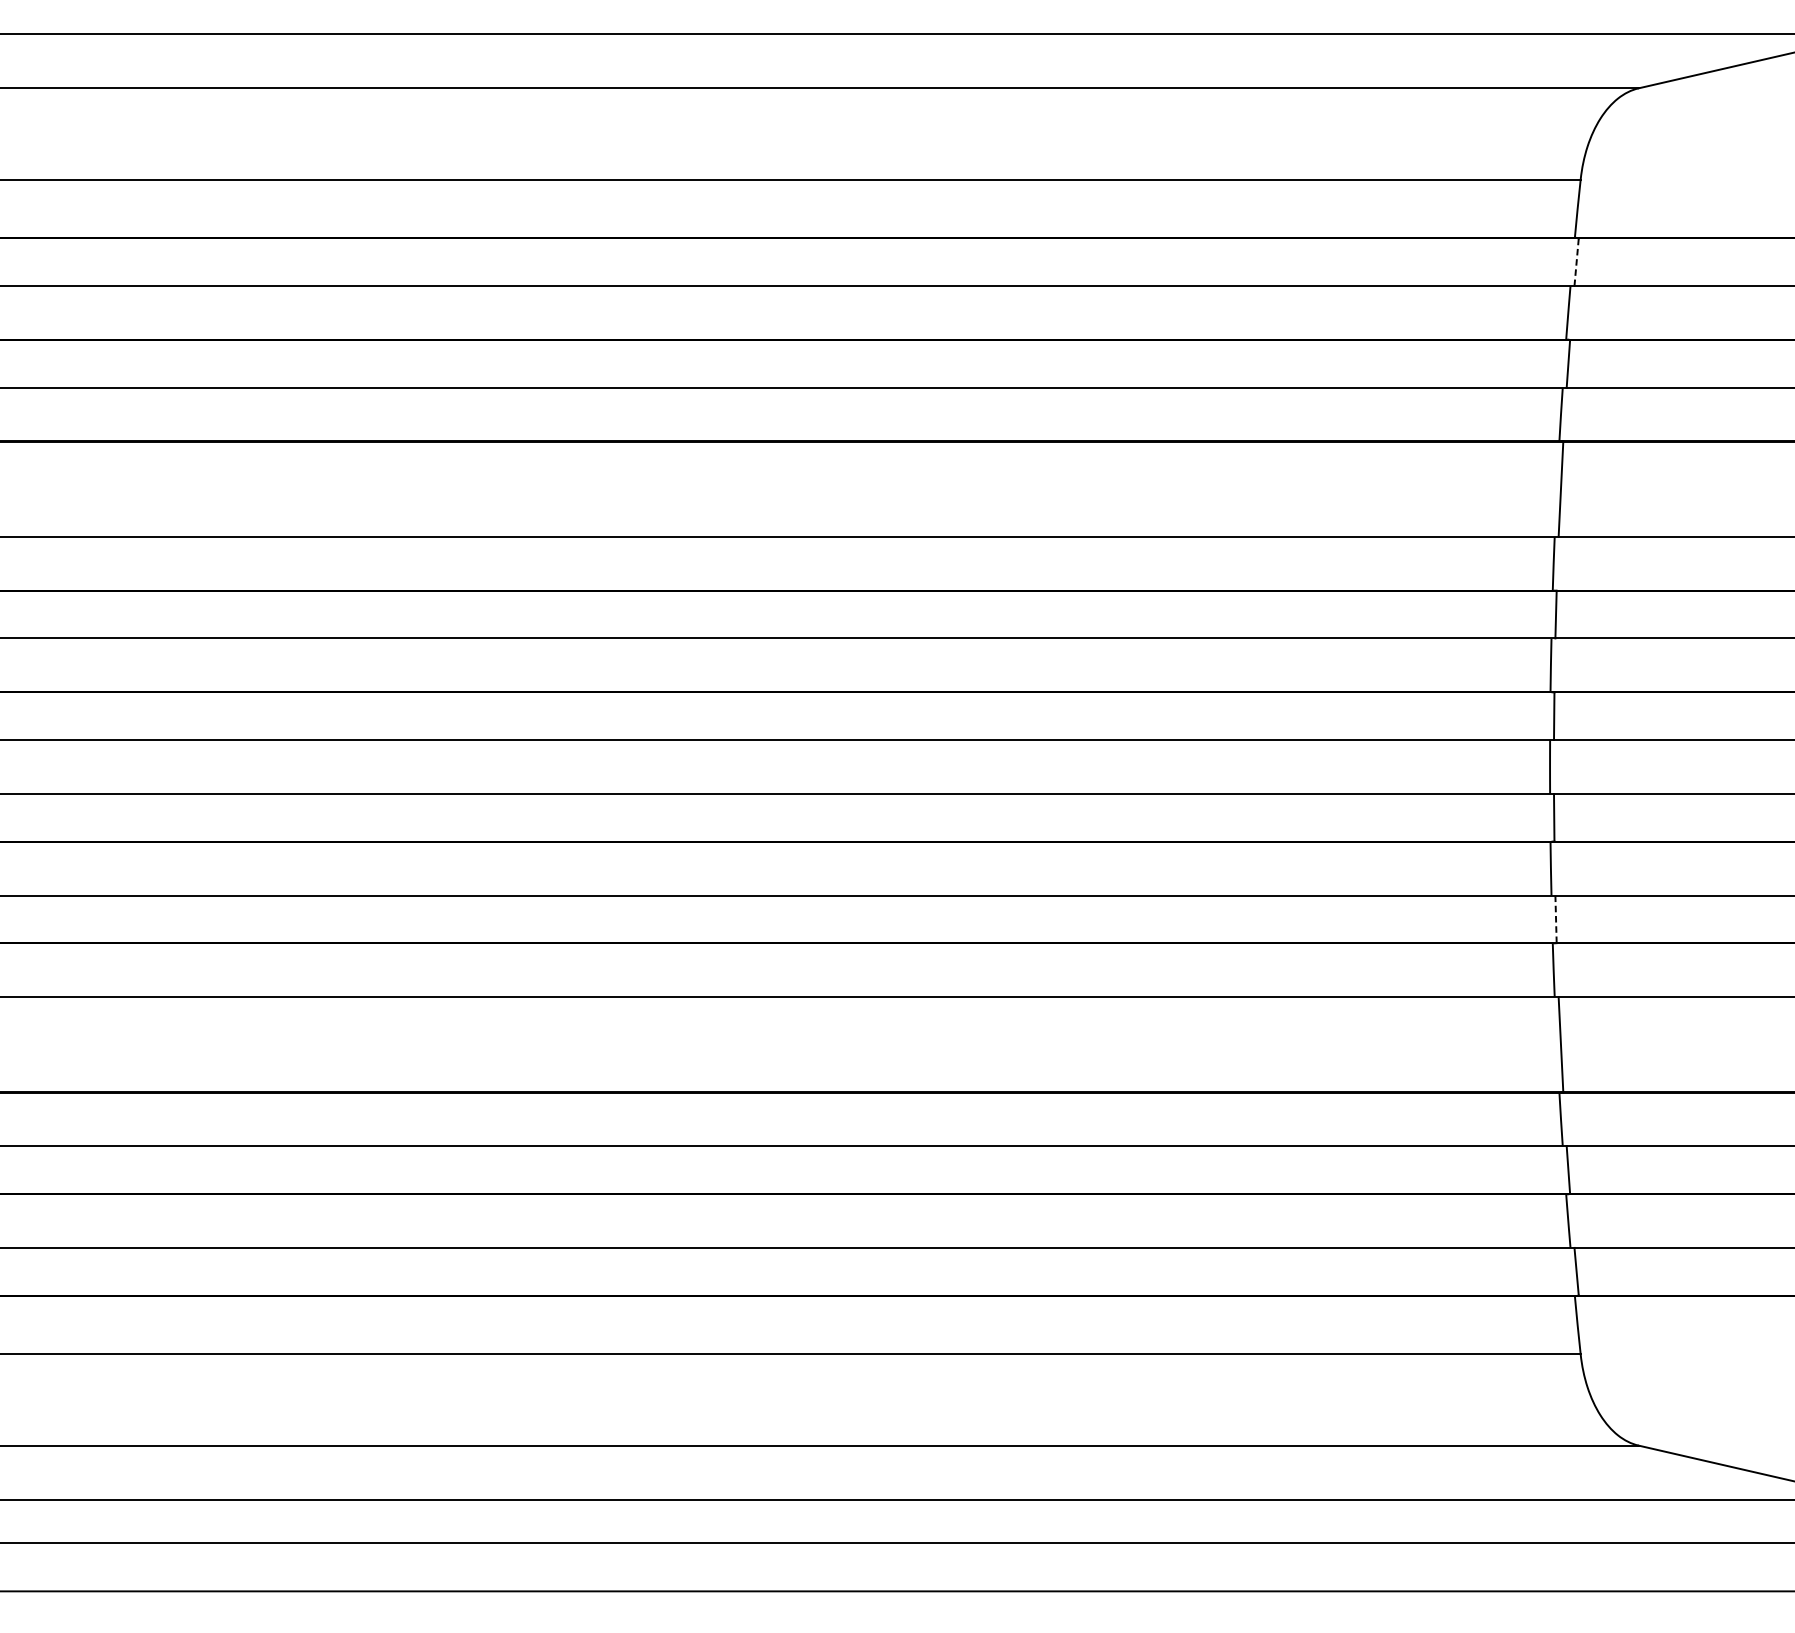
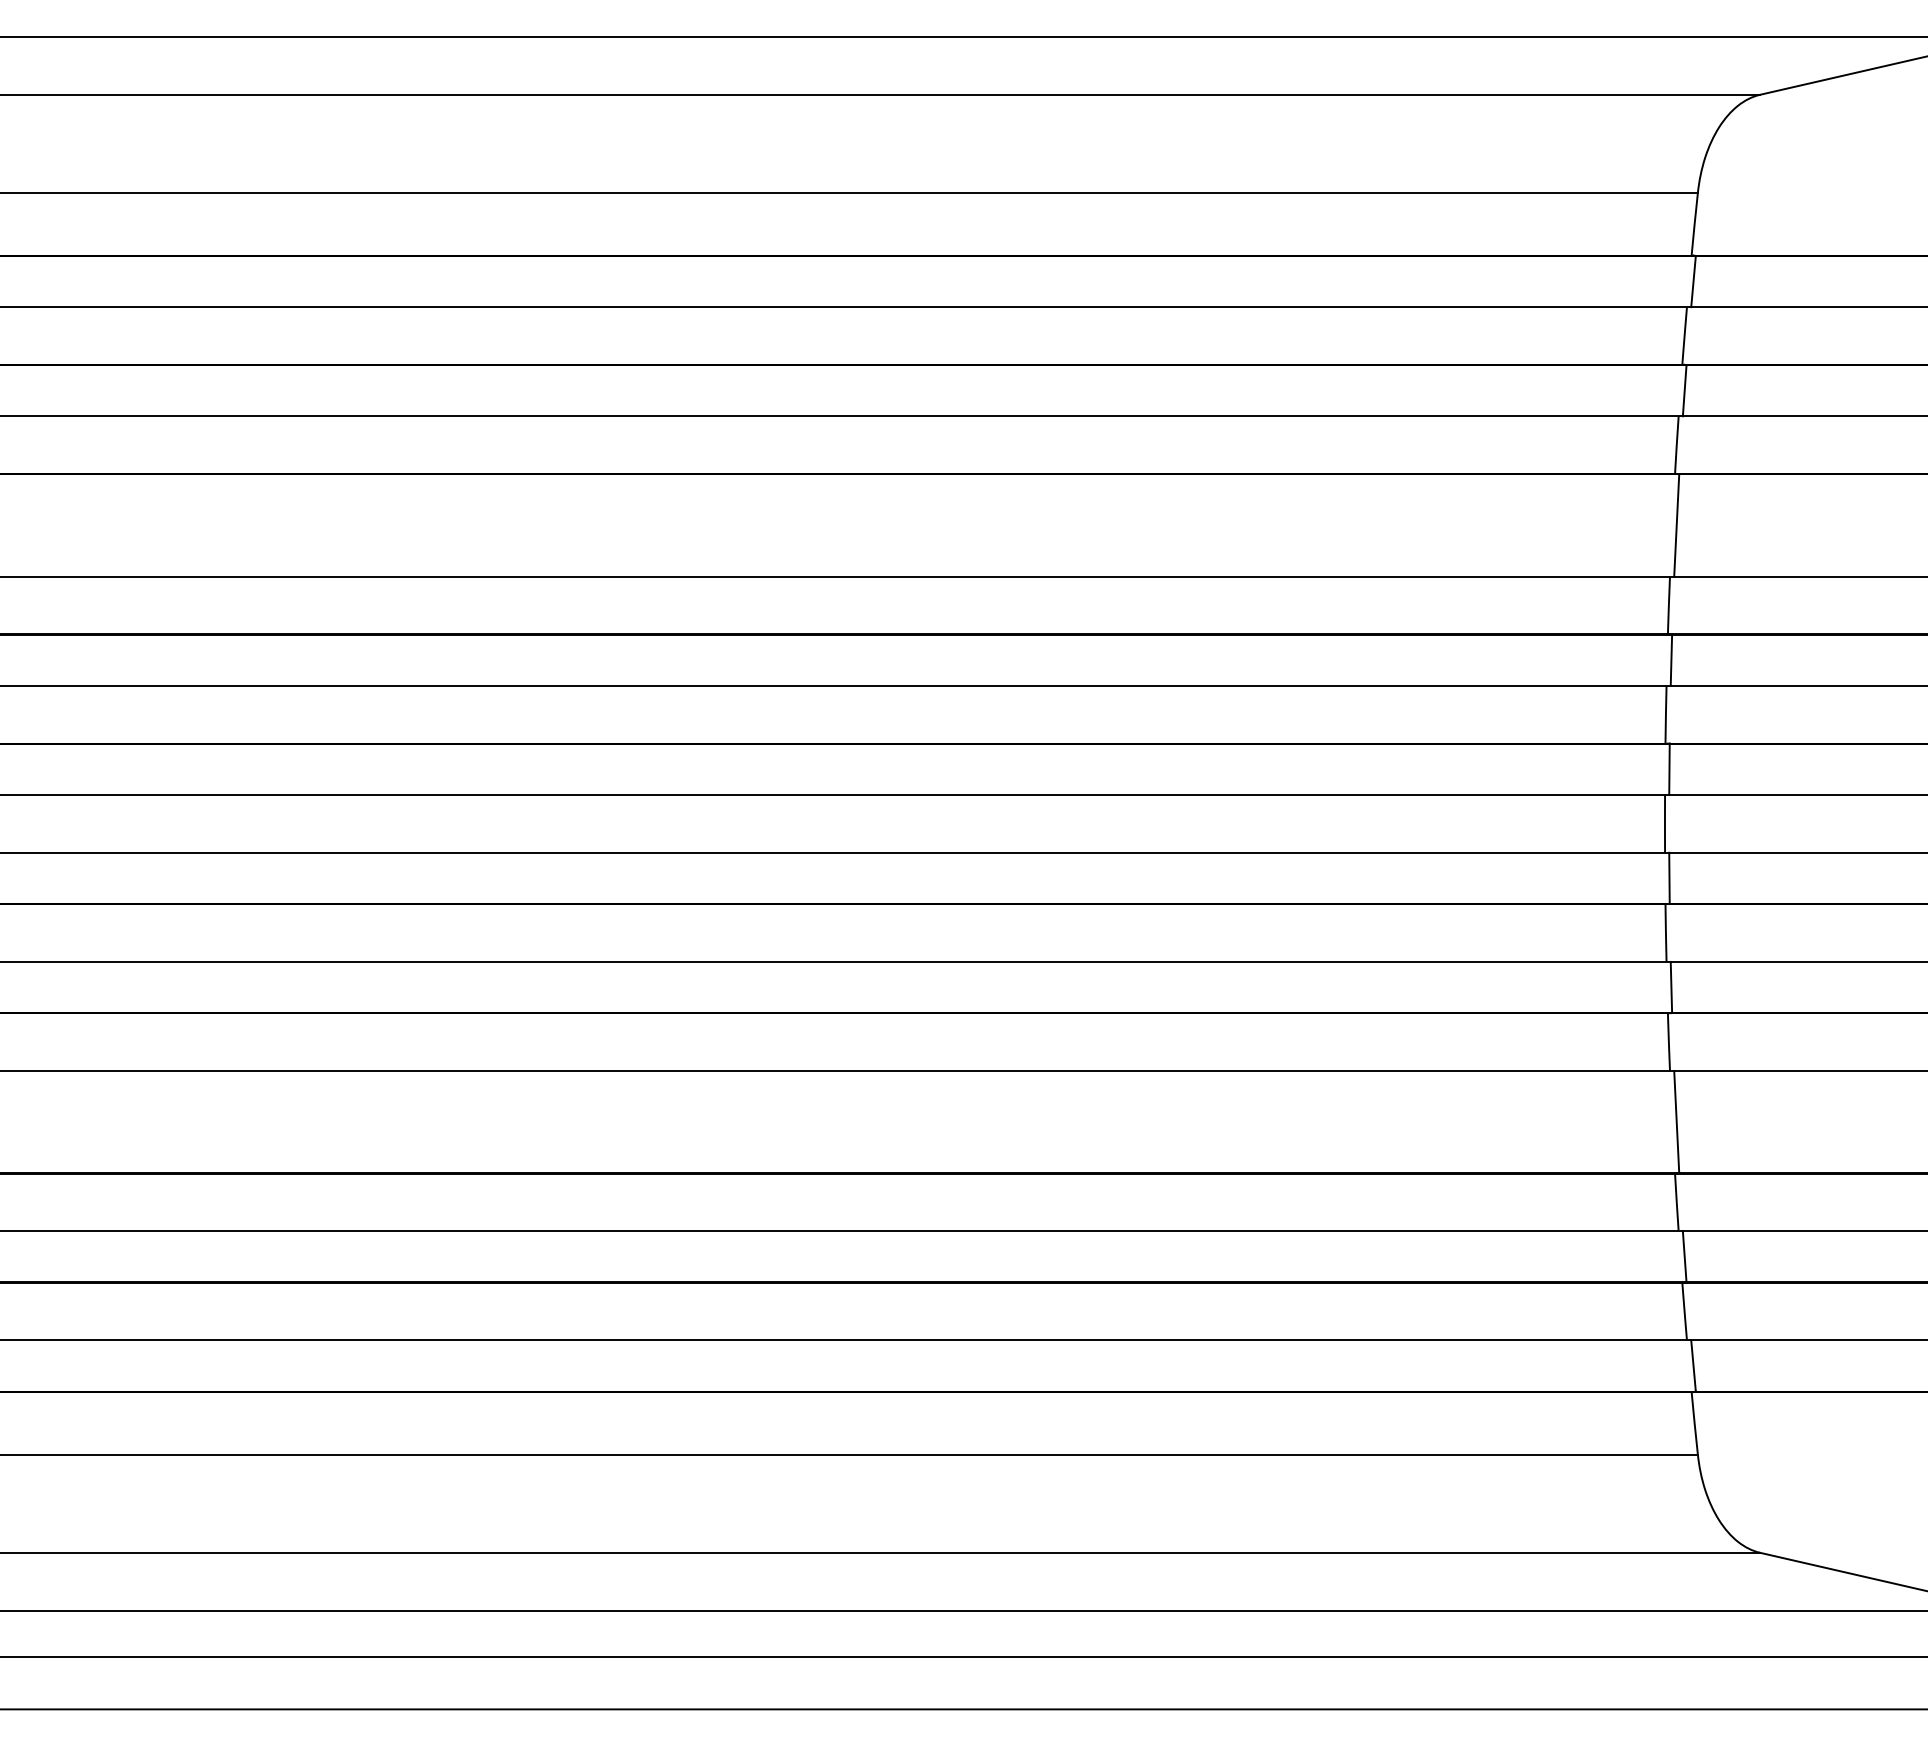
line: (1576, 262) -> (1693, 281), dashed -> solid
line: (1556, 919) -> (1671, 987), dashed -> solid

